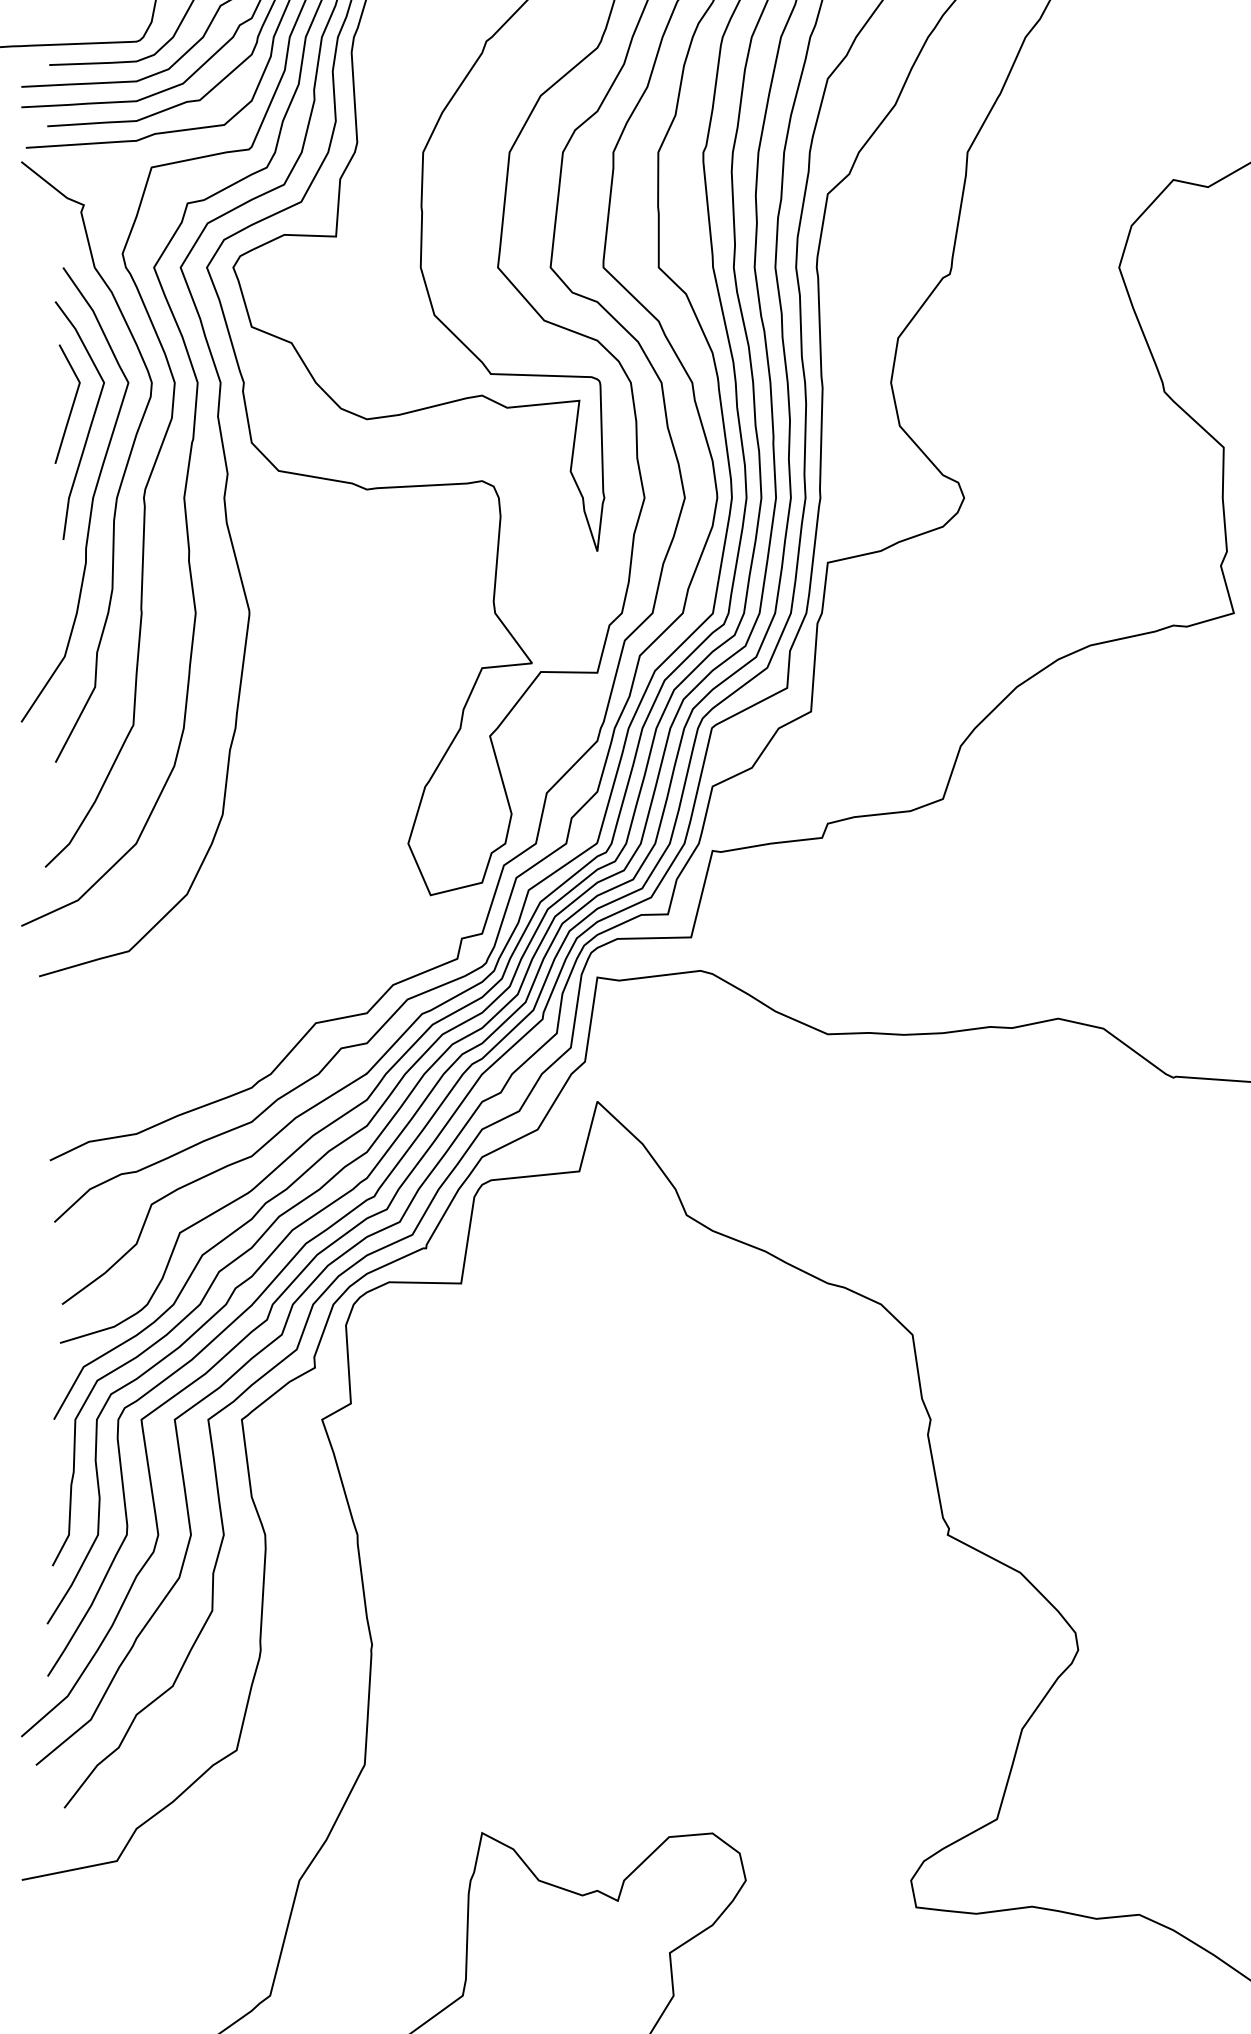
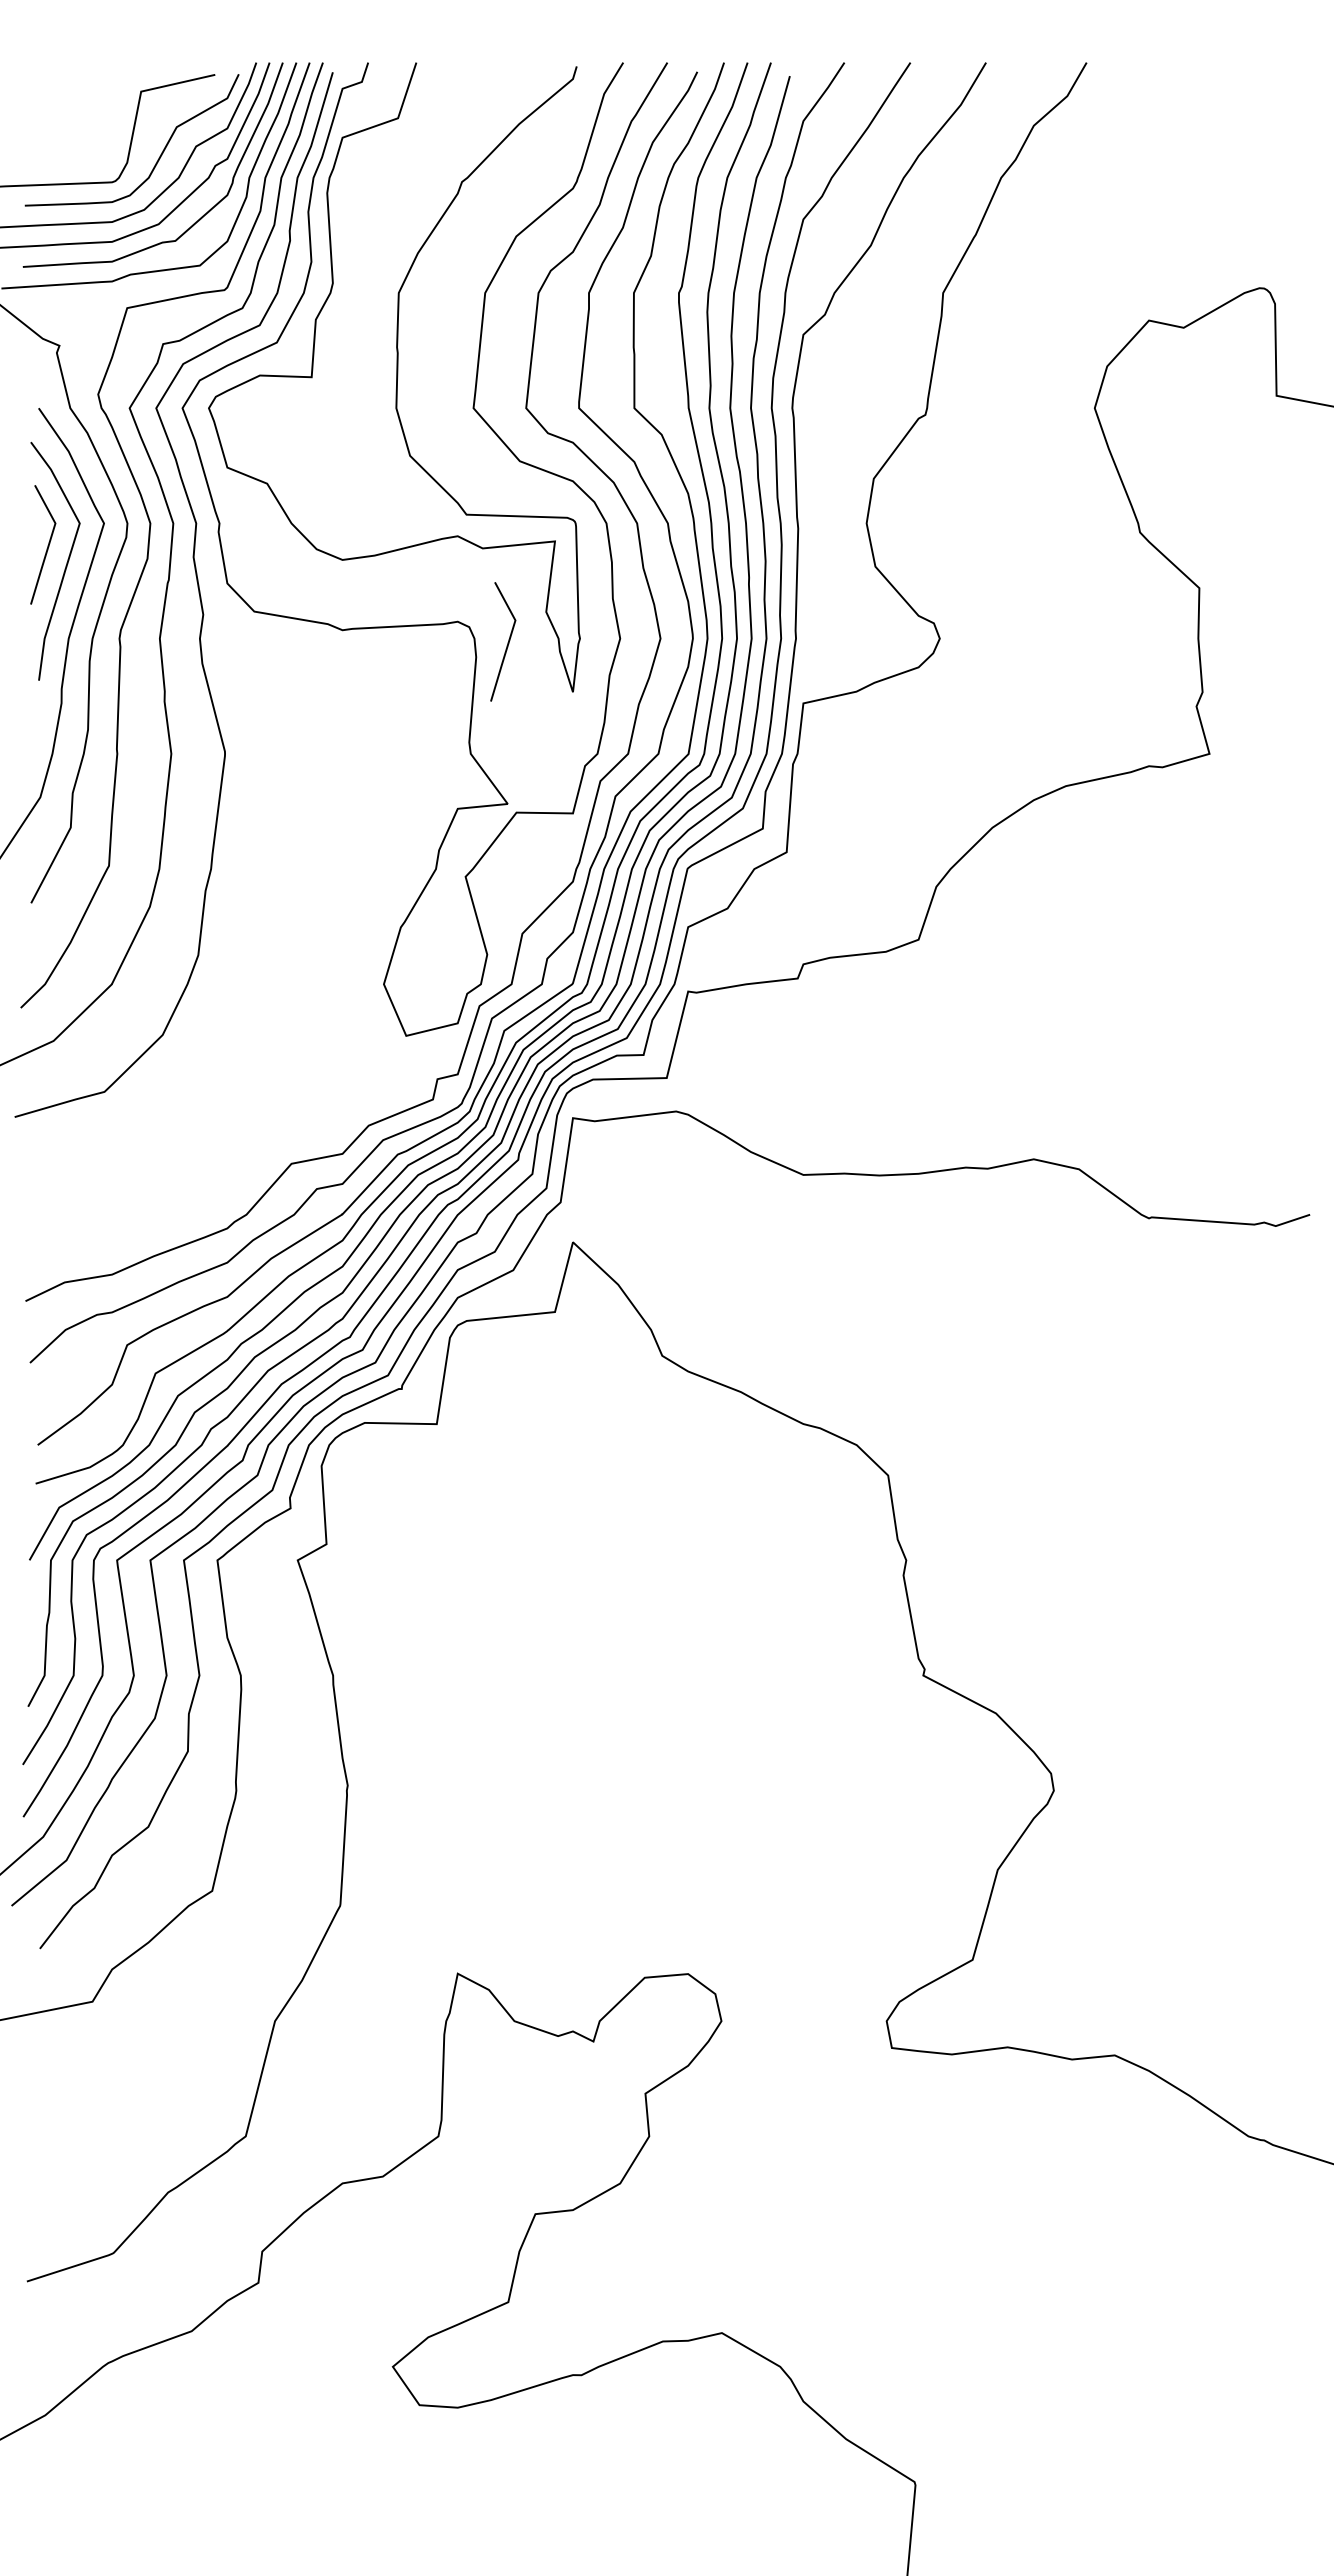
line: (531, 501) -> (507, 642), added

